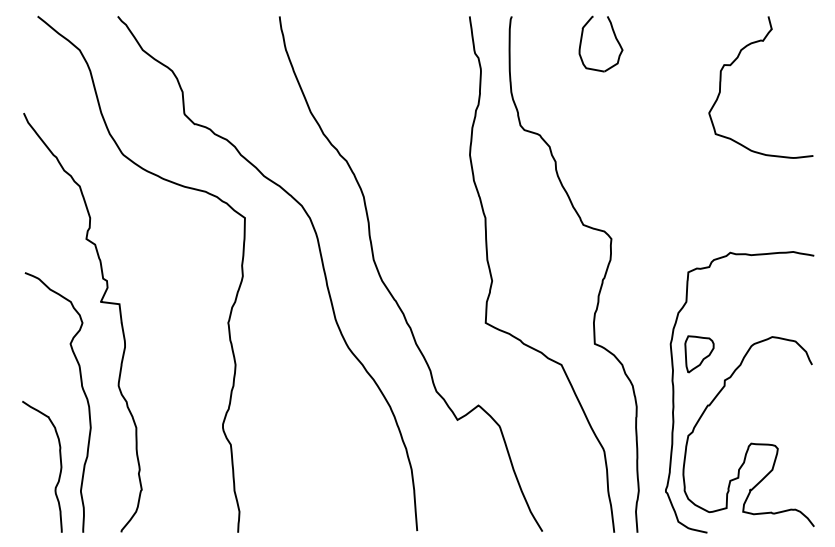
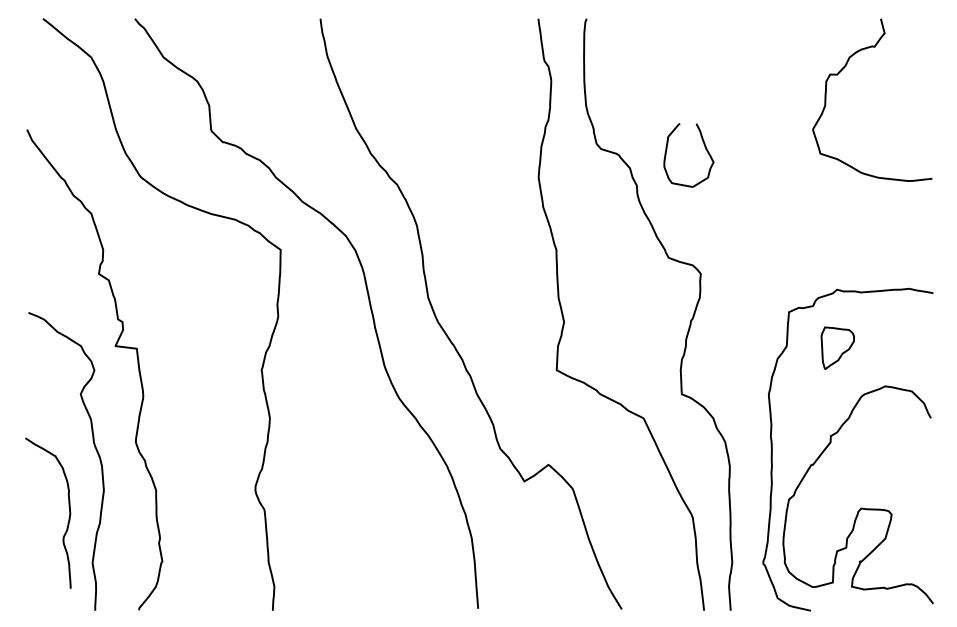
part: (614, 37) -> (704, 147), moved
part: (699, 353) -> (837, 347), moved
curve: (59, 461) -> (68, 507), moved

